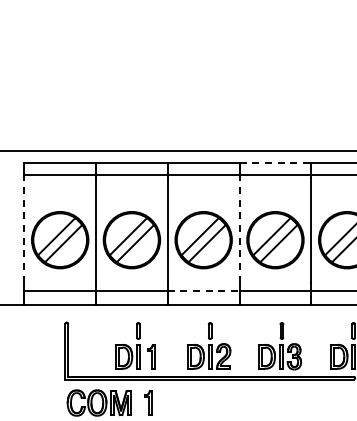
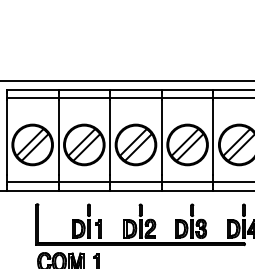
line: (275, 163) -> (187, 89), dashed -> solid
line: (24, 229) -> (6, 137), dashed -> solid
line: (239, 229) -> (161, 137), dashed -> solid
line: (203, 291) -> (135, 181), dashed -> solid

